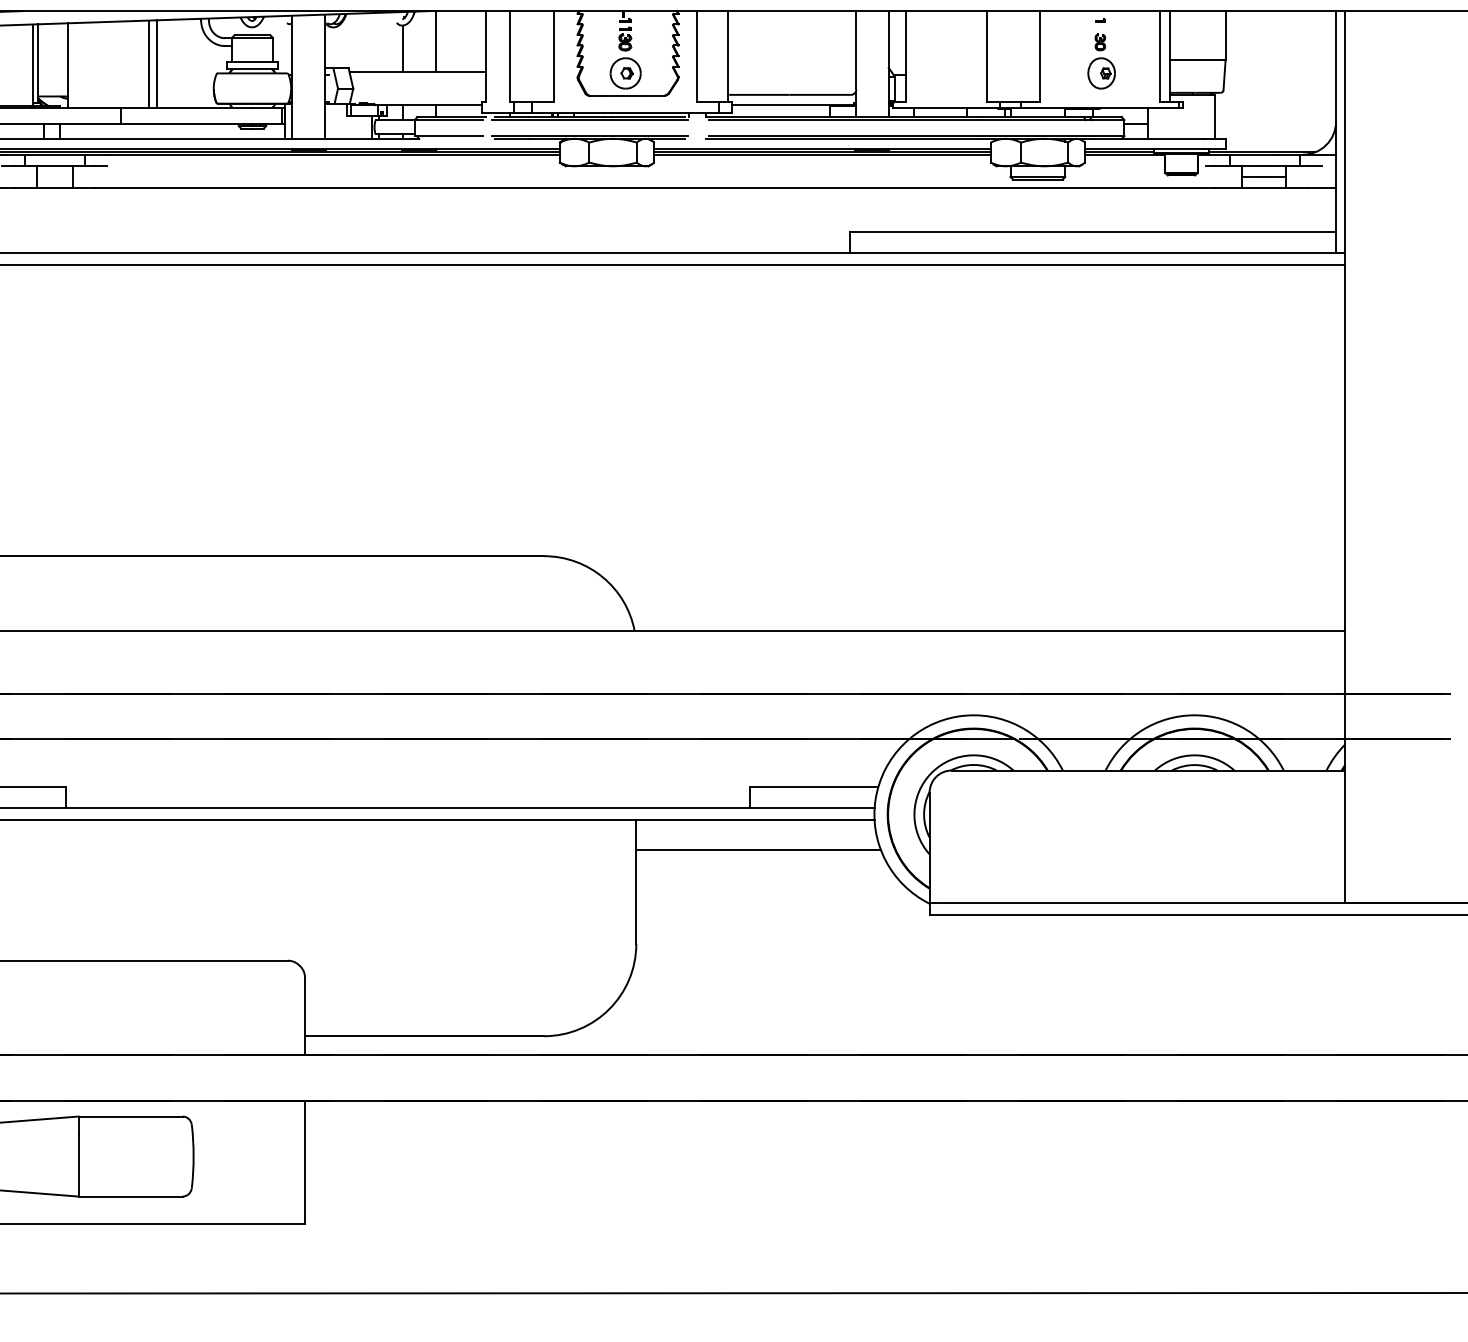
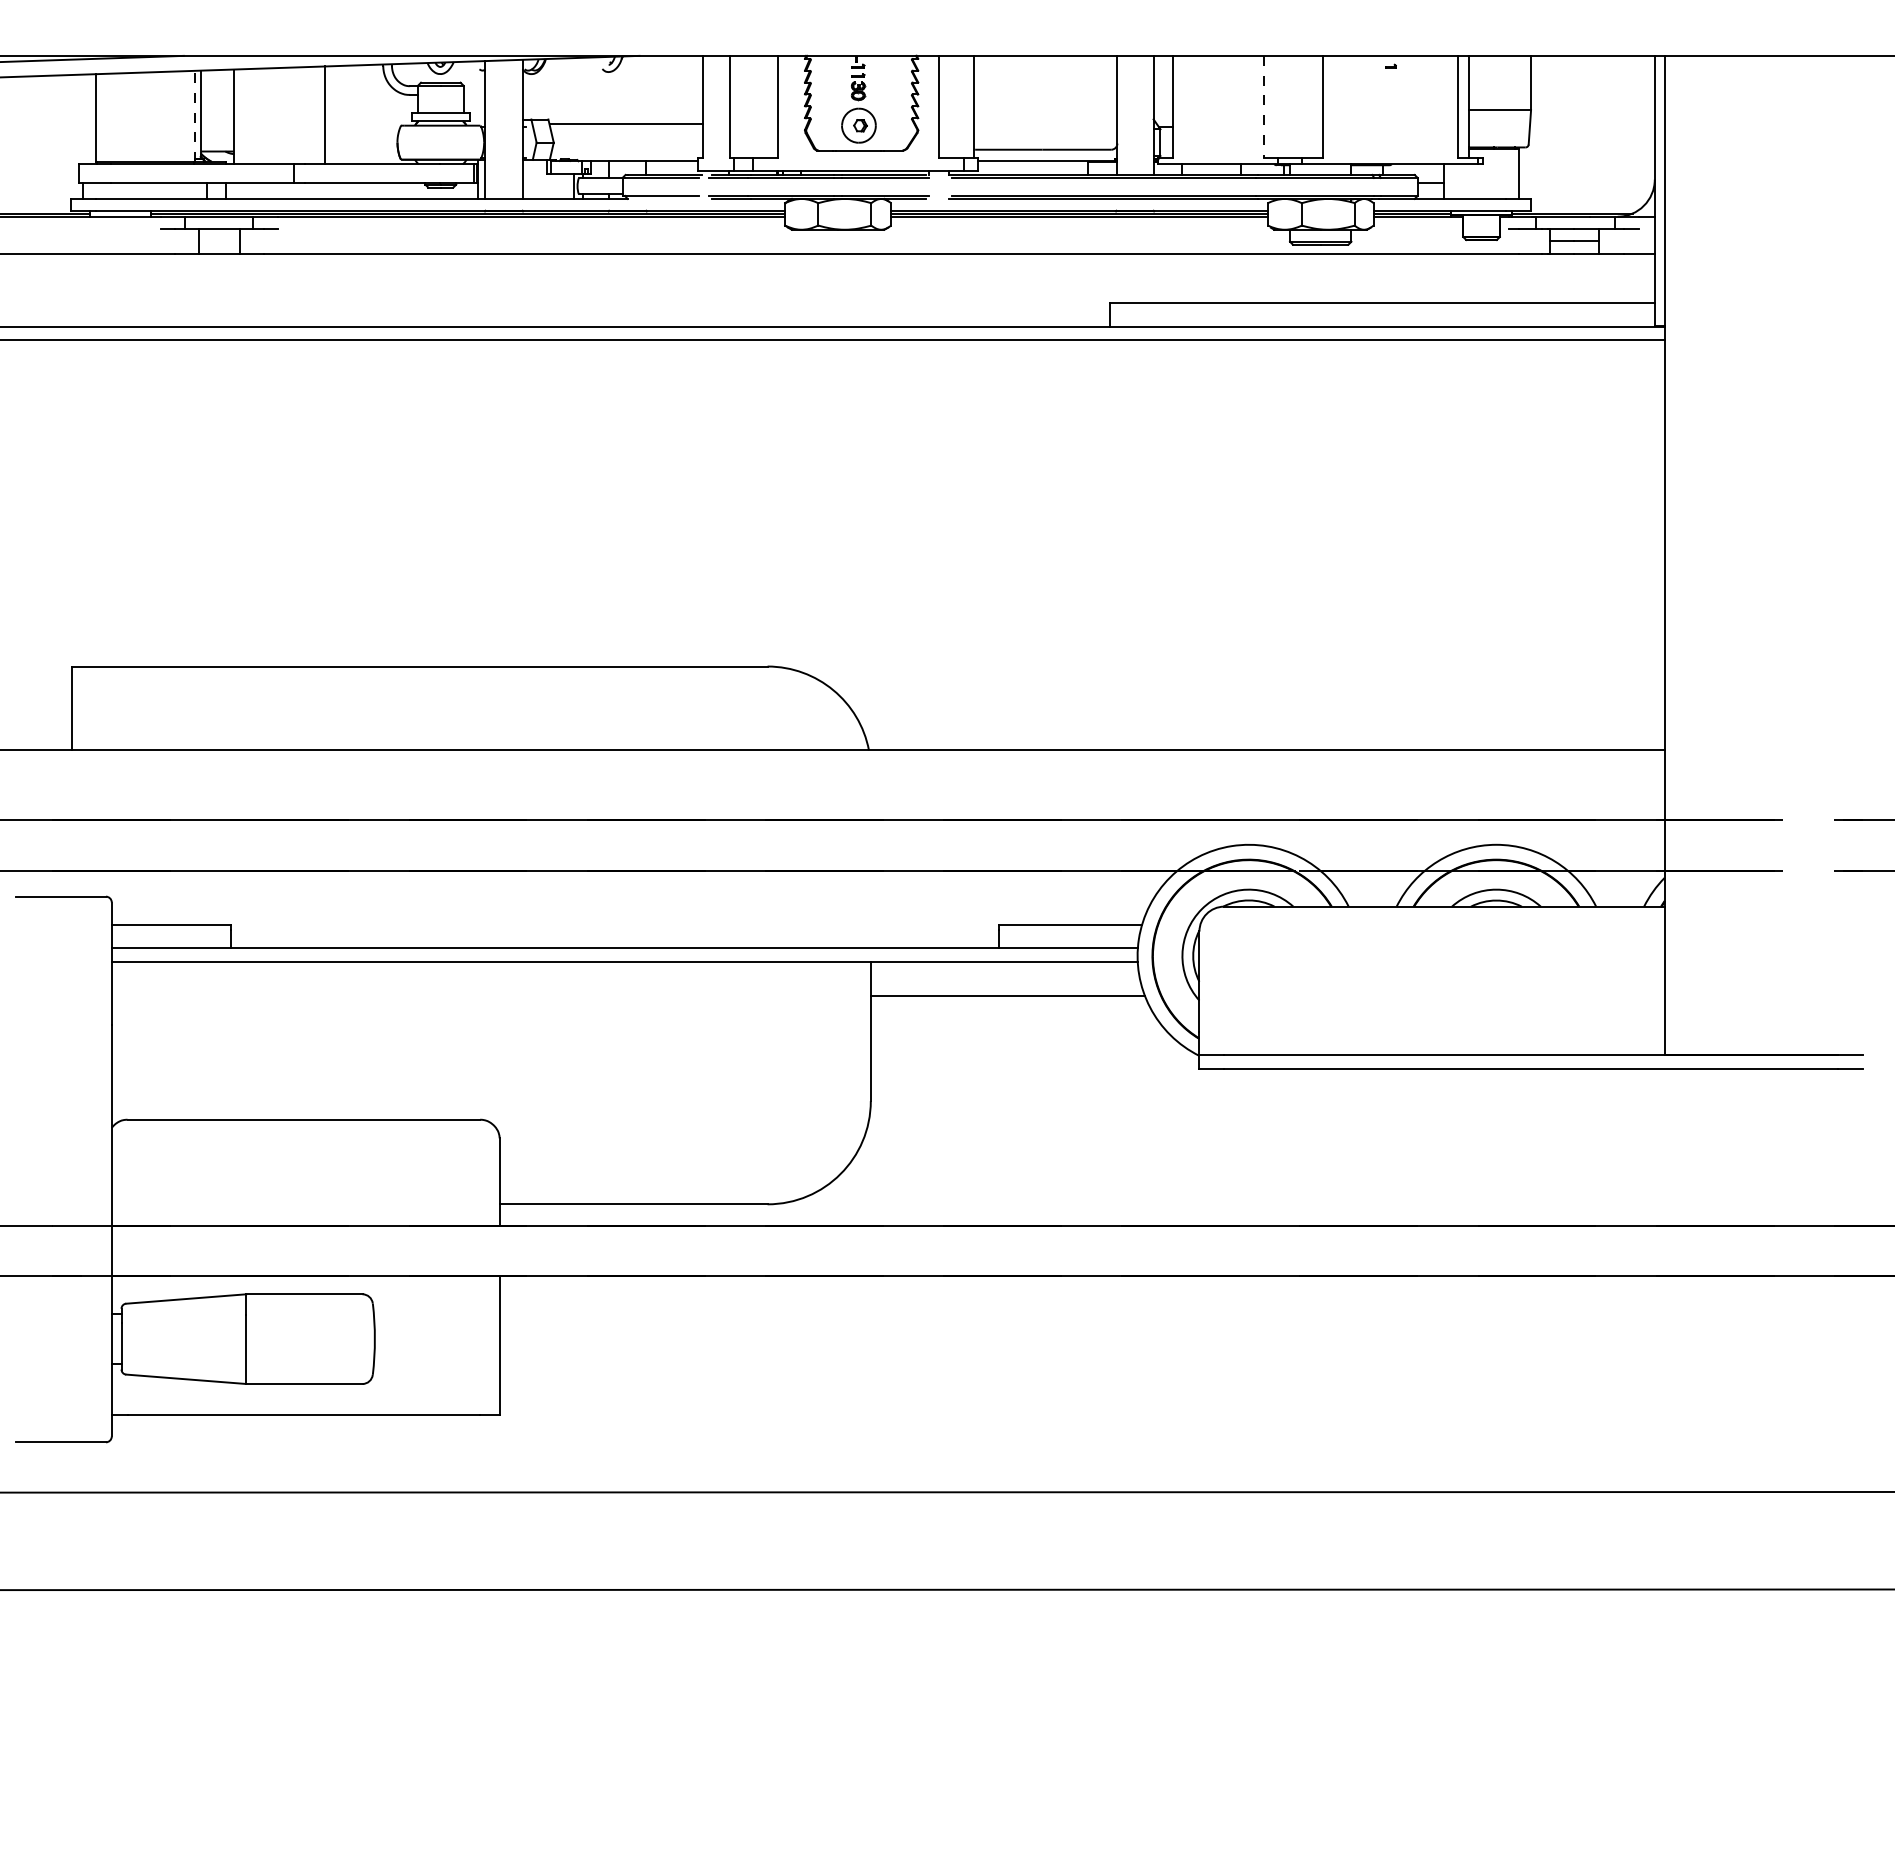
line: (436, 41) -> (646, 89), removed
line: (403, 49) -> (609, 98), removed
line: (987, 57) -> (1264, 107), solid -> dashed
part: (1101, 61) -> (1391, 112), removed
line: (156, 64) -> (333, 115), removed
line: (32, 65) -> (194, 116), solid -> dashed

